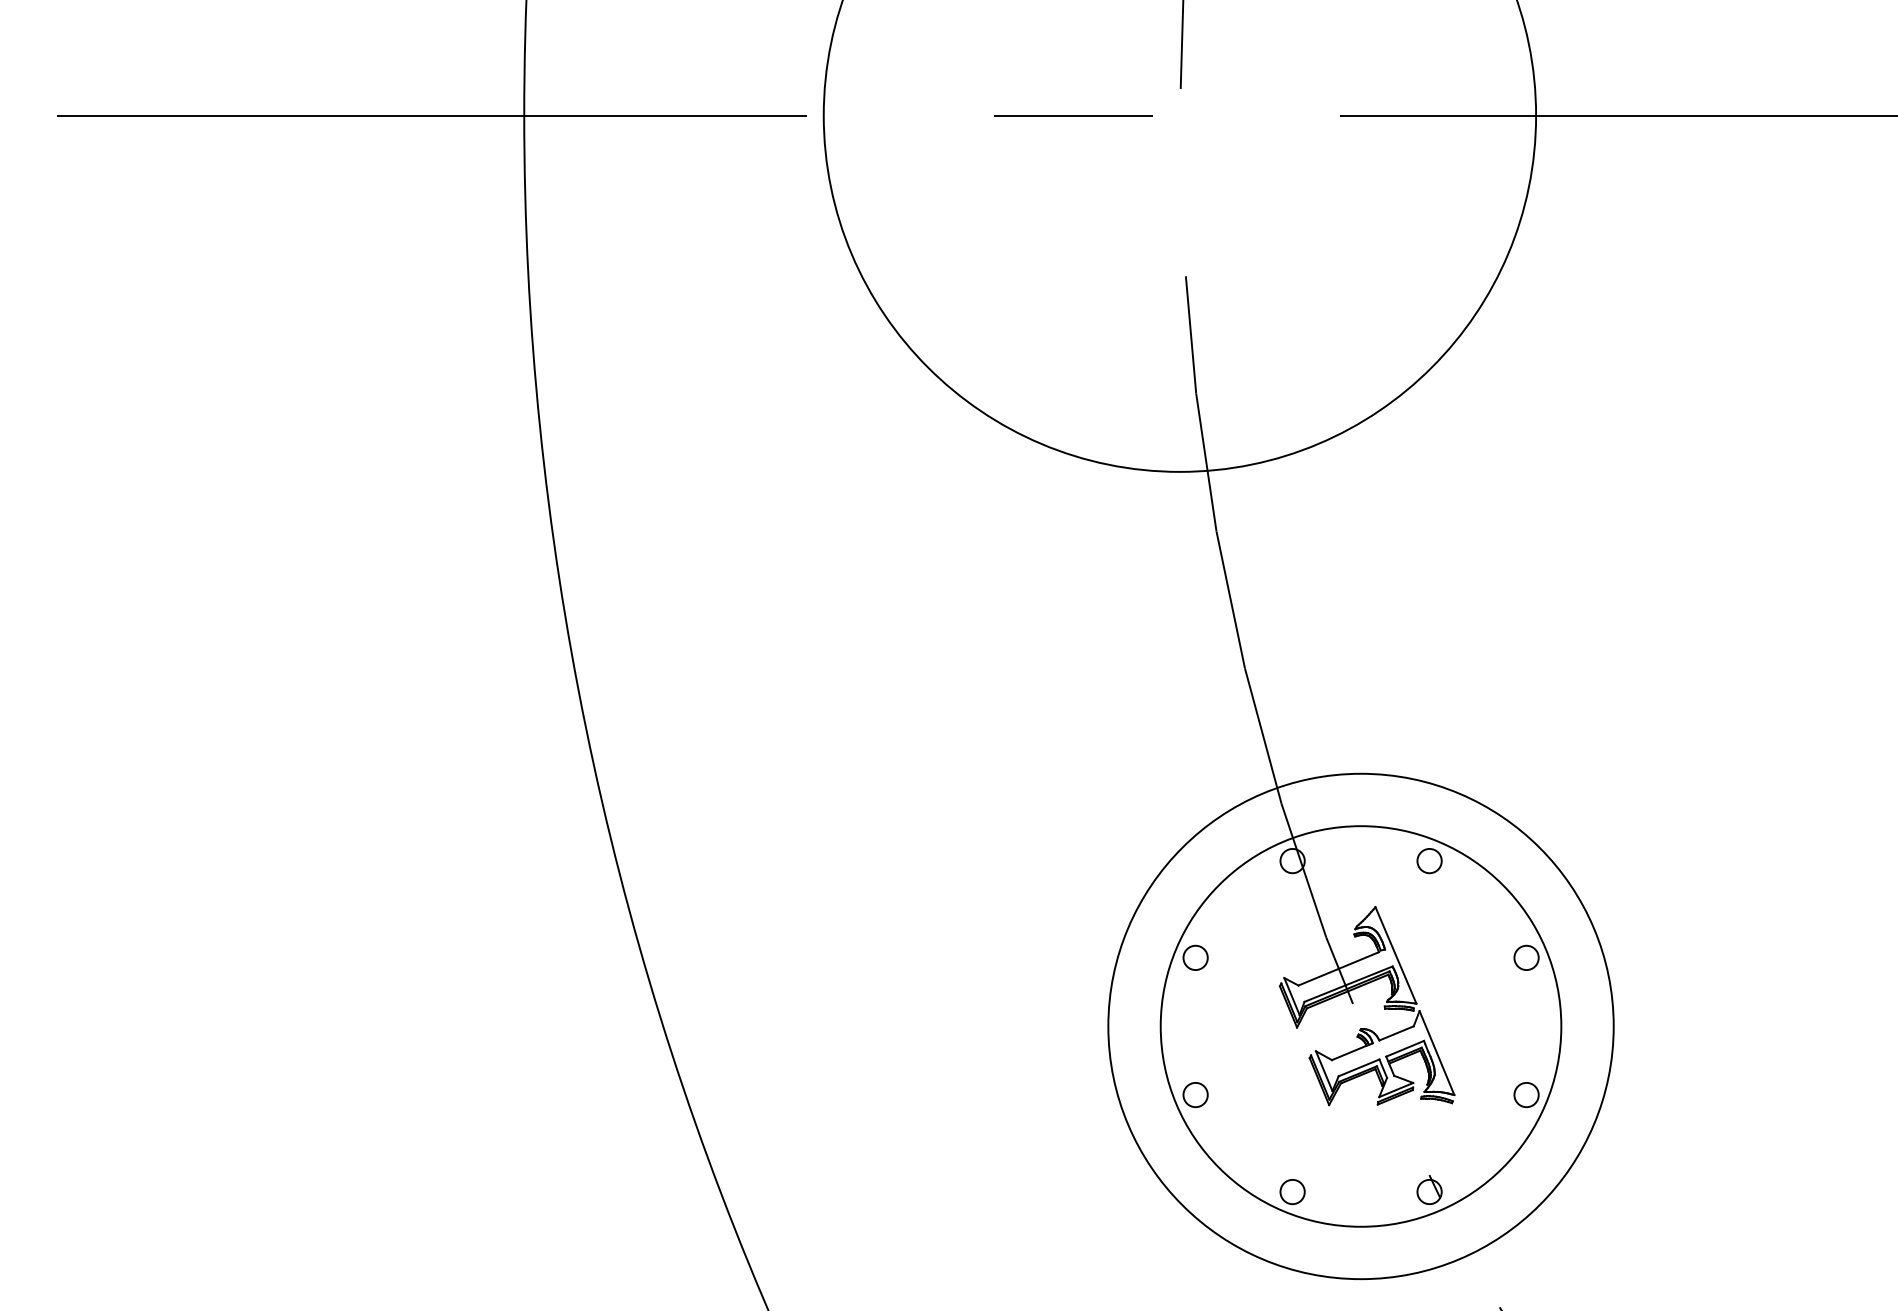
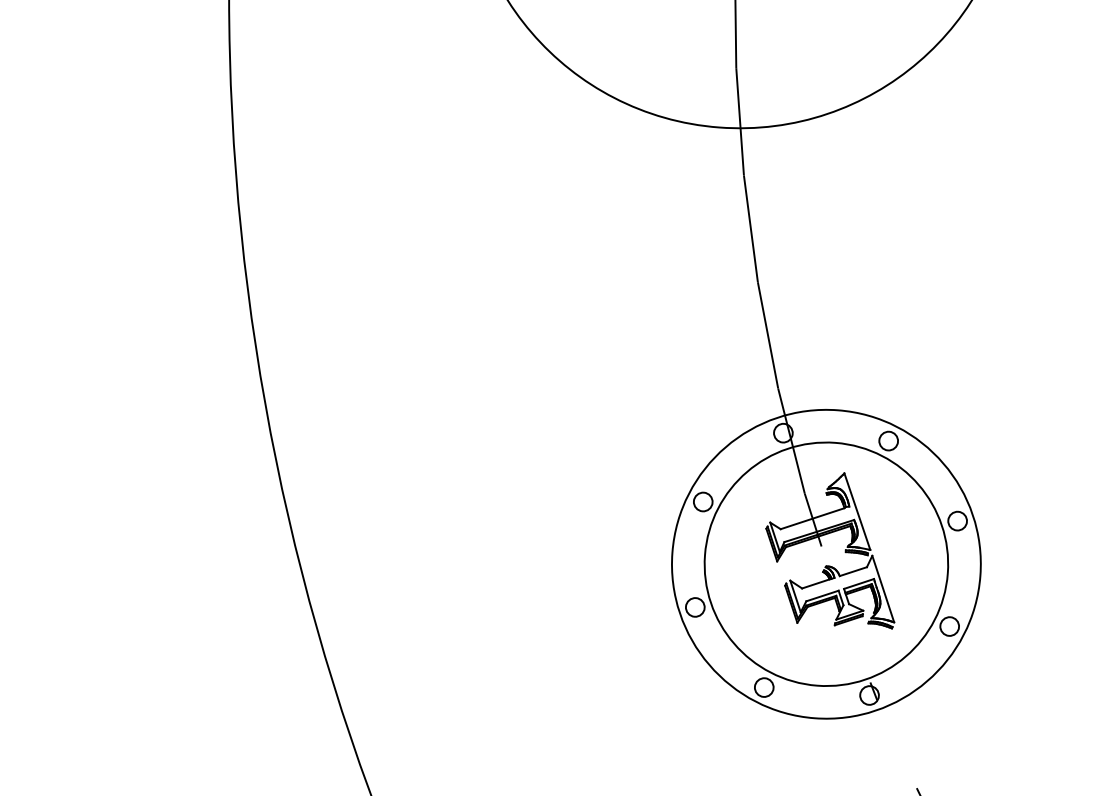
circle: (1360, 1026) -> (826, 564), size x0.62

